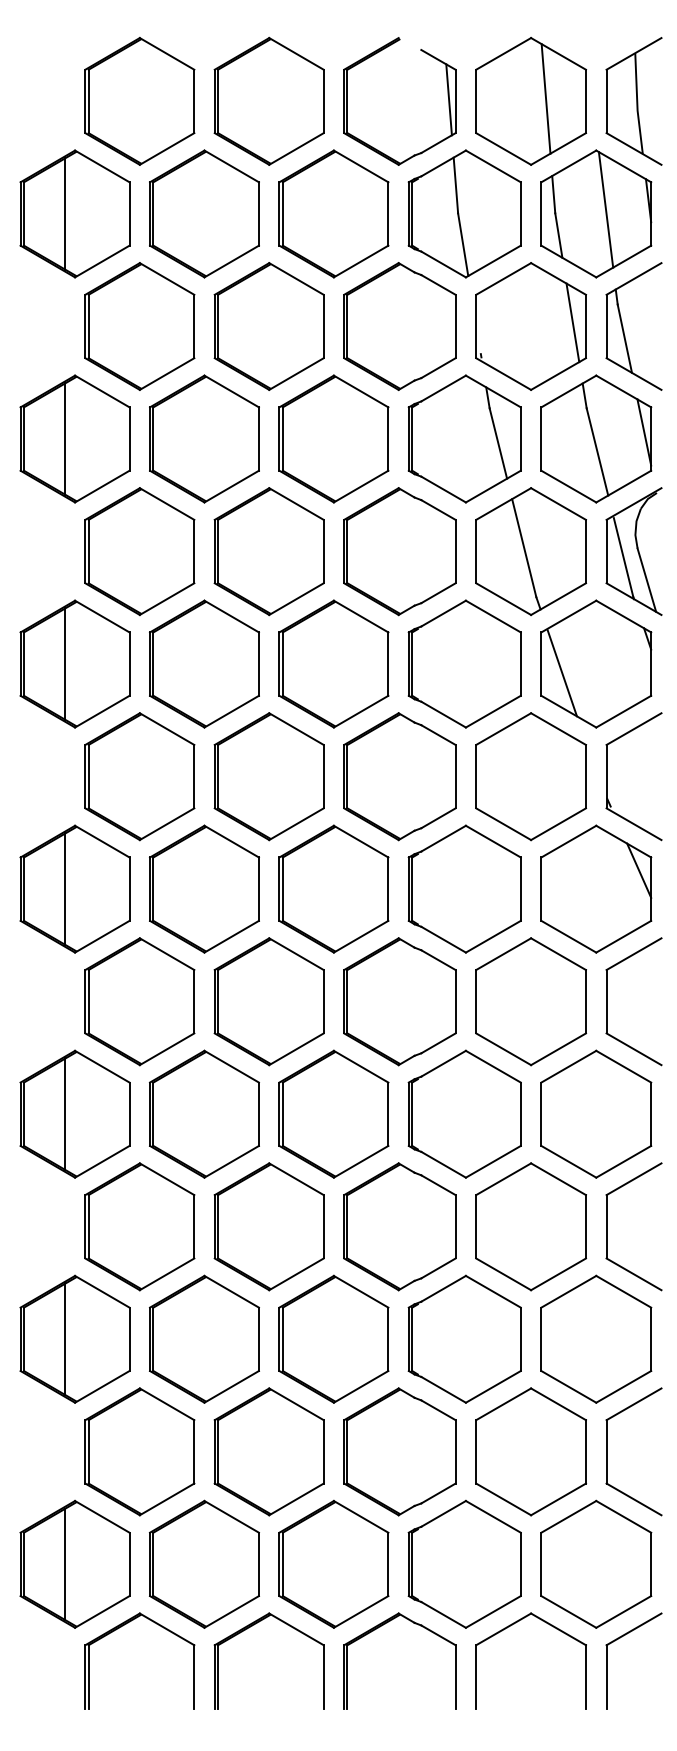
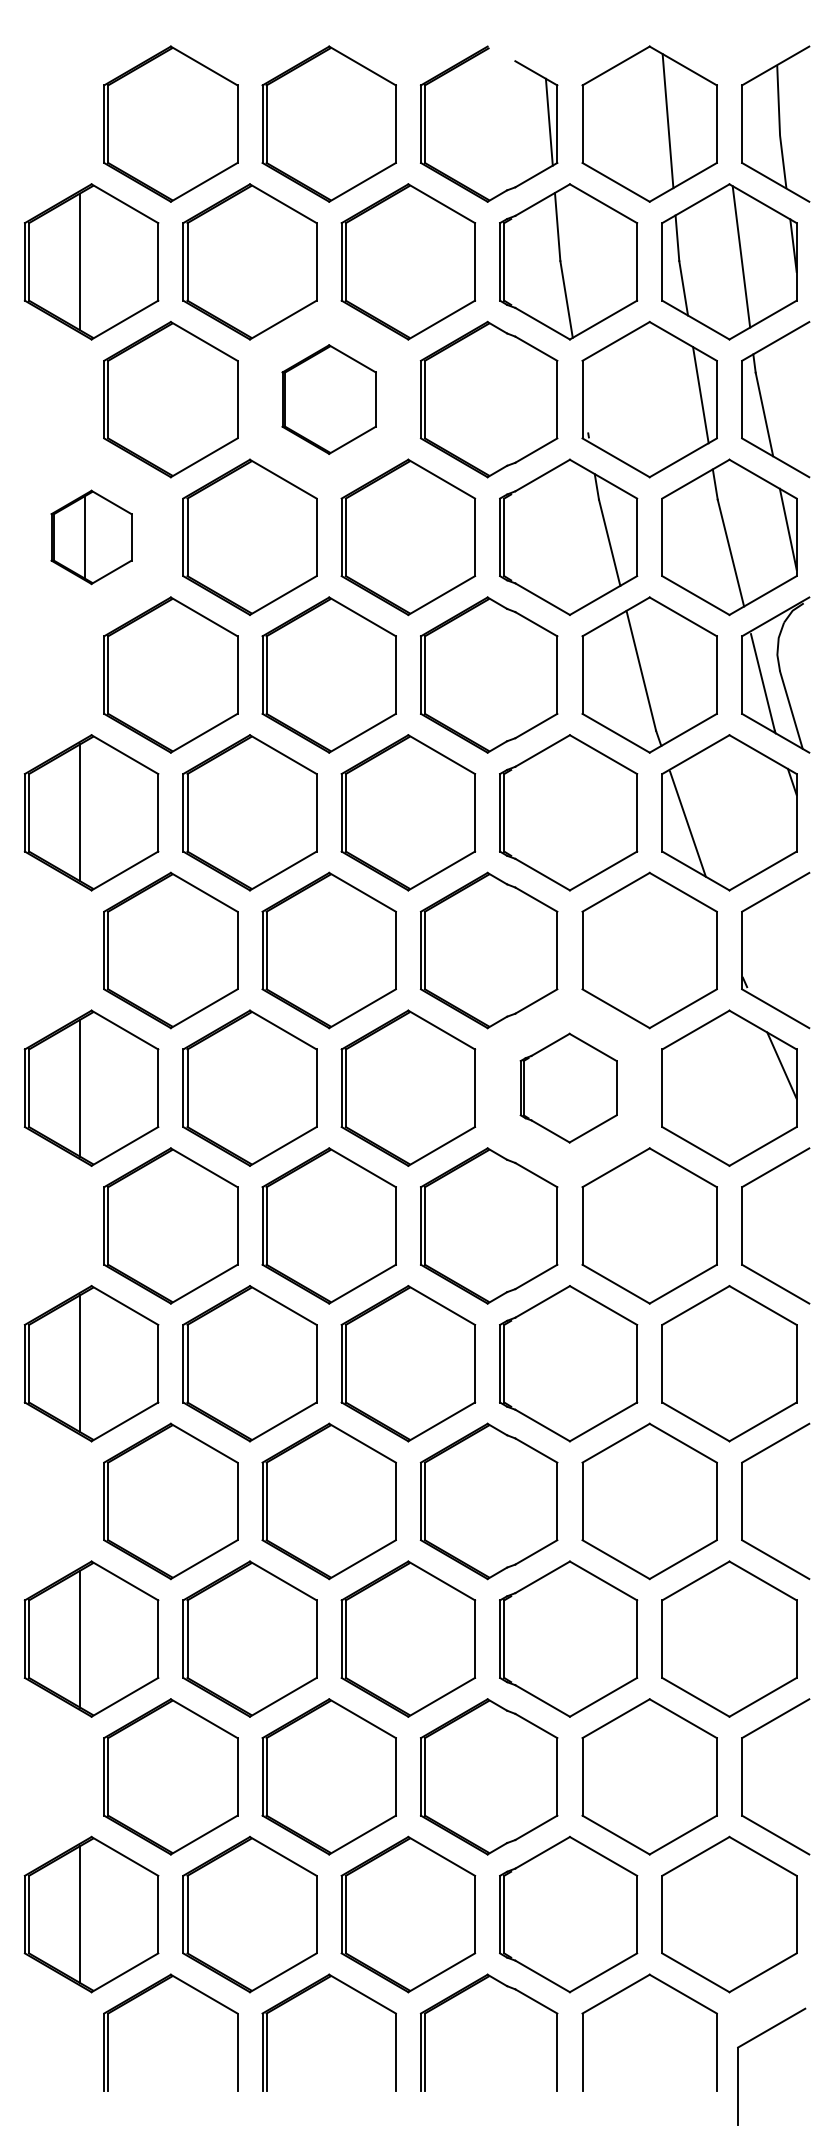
part: (268, 326) -> (328, 399), size x0.7
part: (74, 439) -> (91, 537), size x0.6
part: (464, 888) -> (568, 1087), size x0.7
part: (619, 1638) -> (754, 2039), moved

